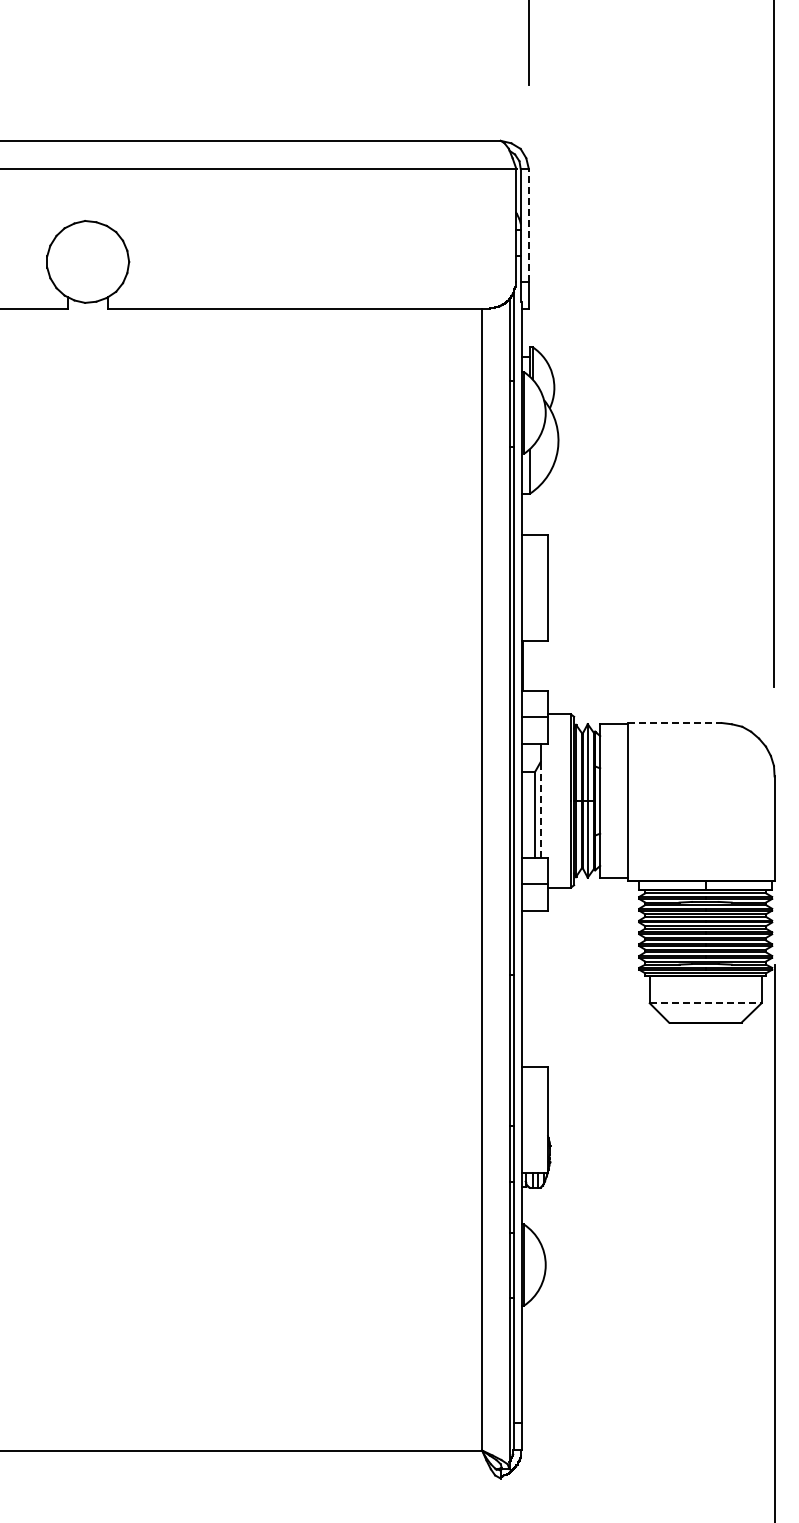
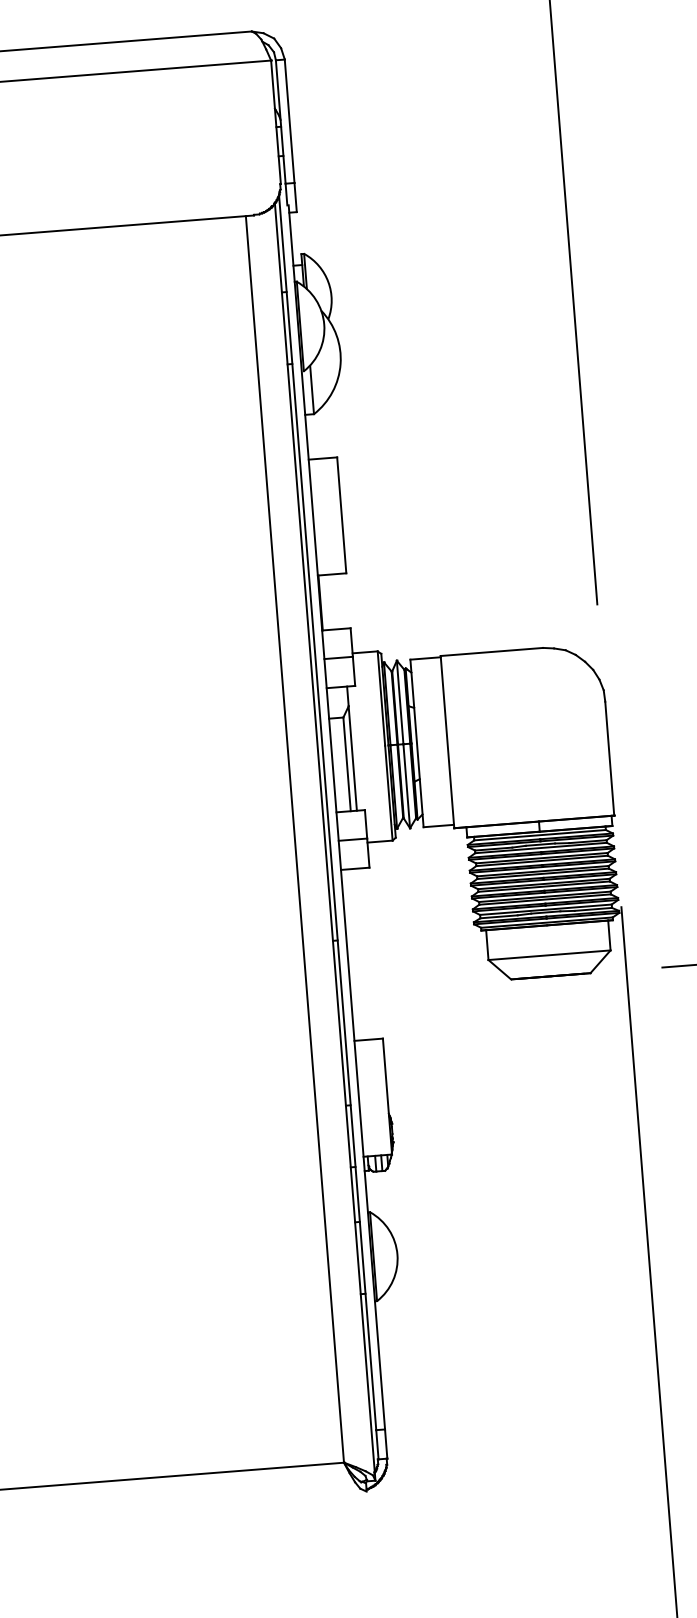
line: (528, 225) -> (289, 121), dashed -> solid
line: (674, 723) -> (491, 652), dashed -> solid
line: (540, 810) -> (352, 759), dashed -> solid
line: (705, 1003) -> (549, 955), dashed -> solid

